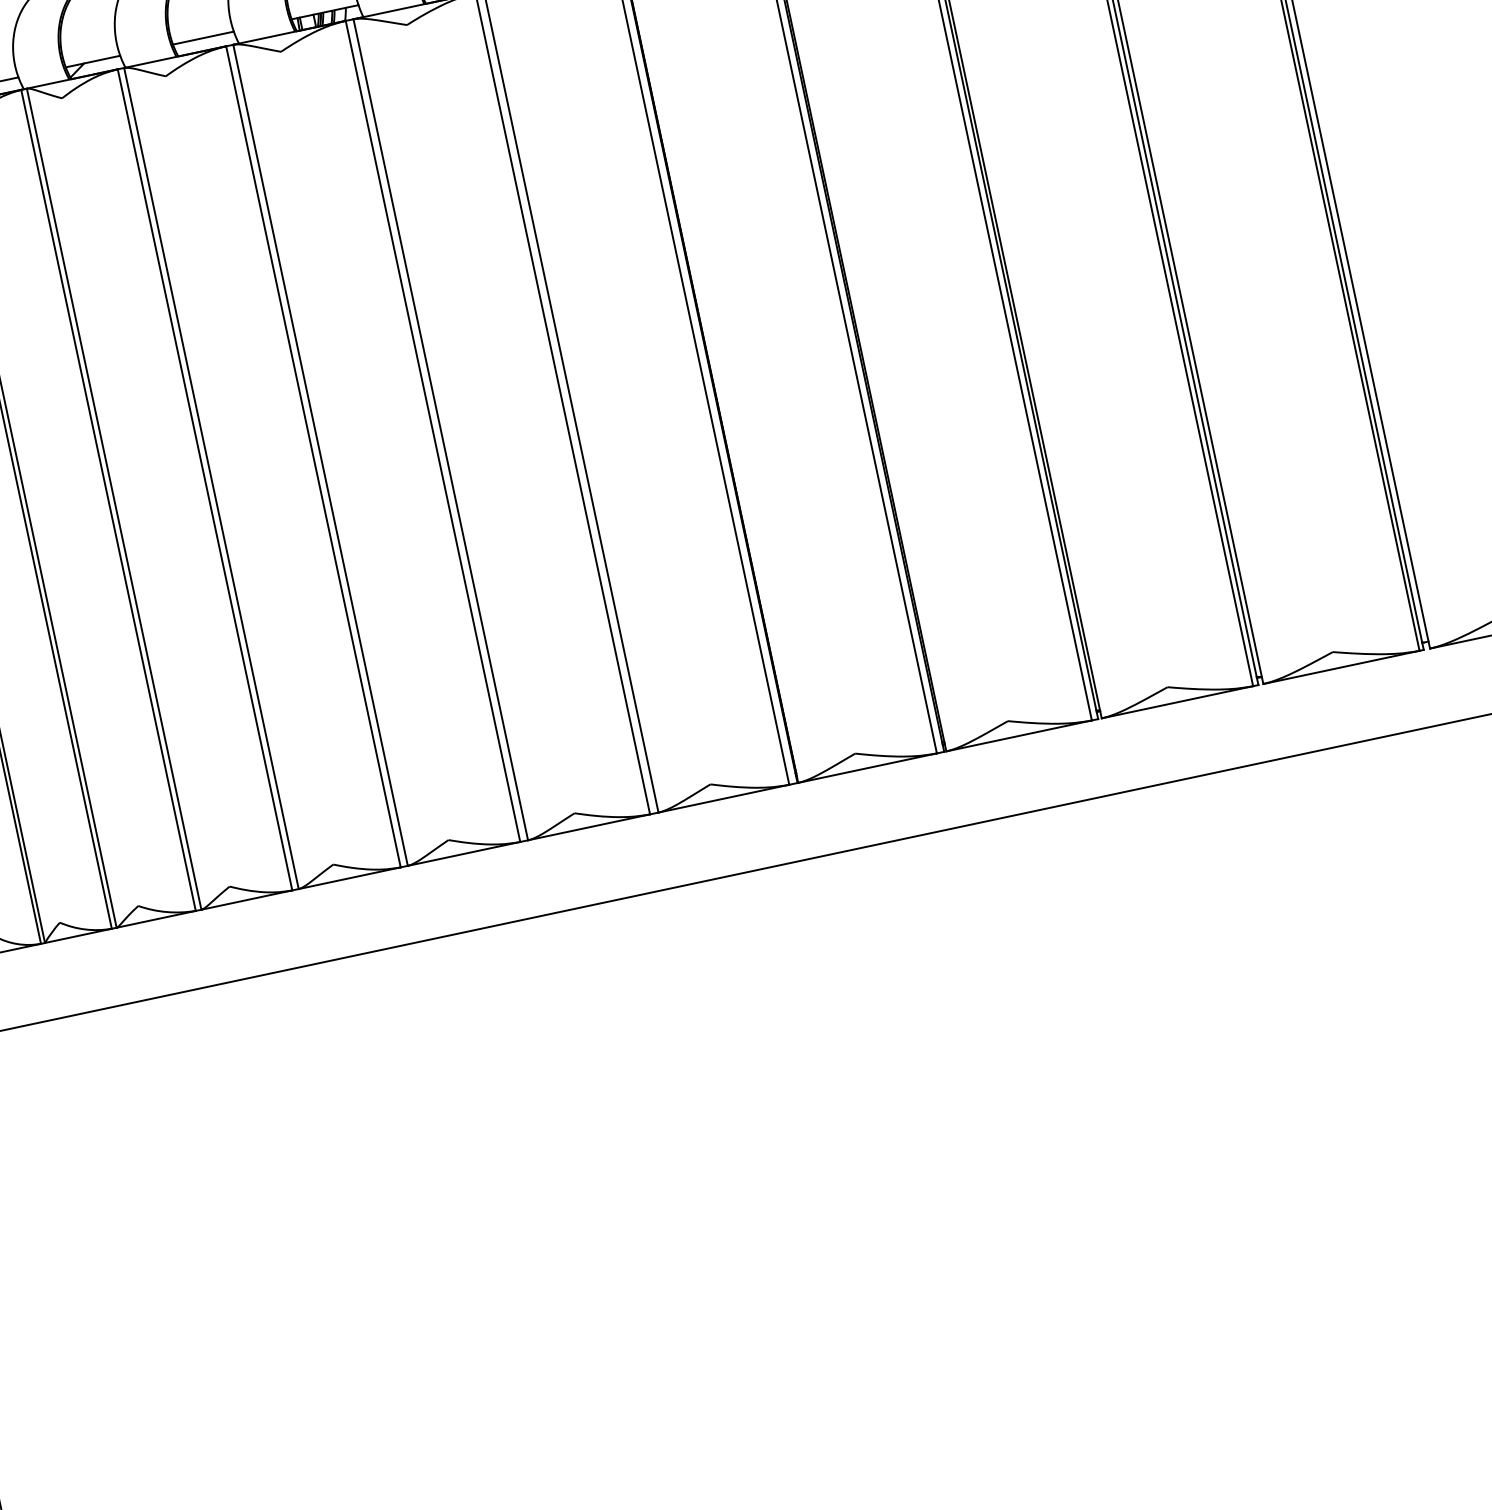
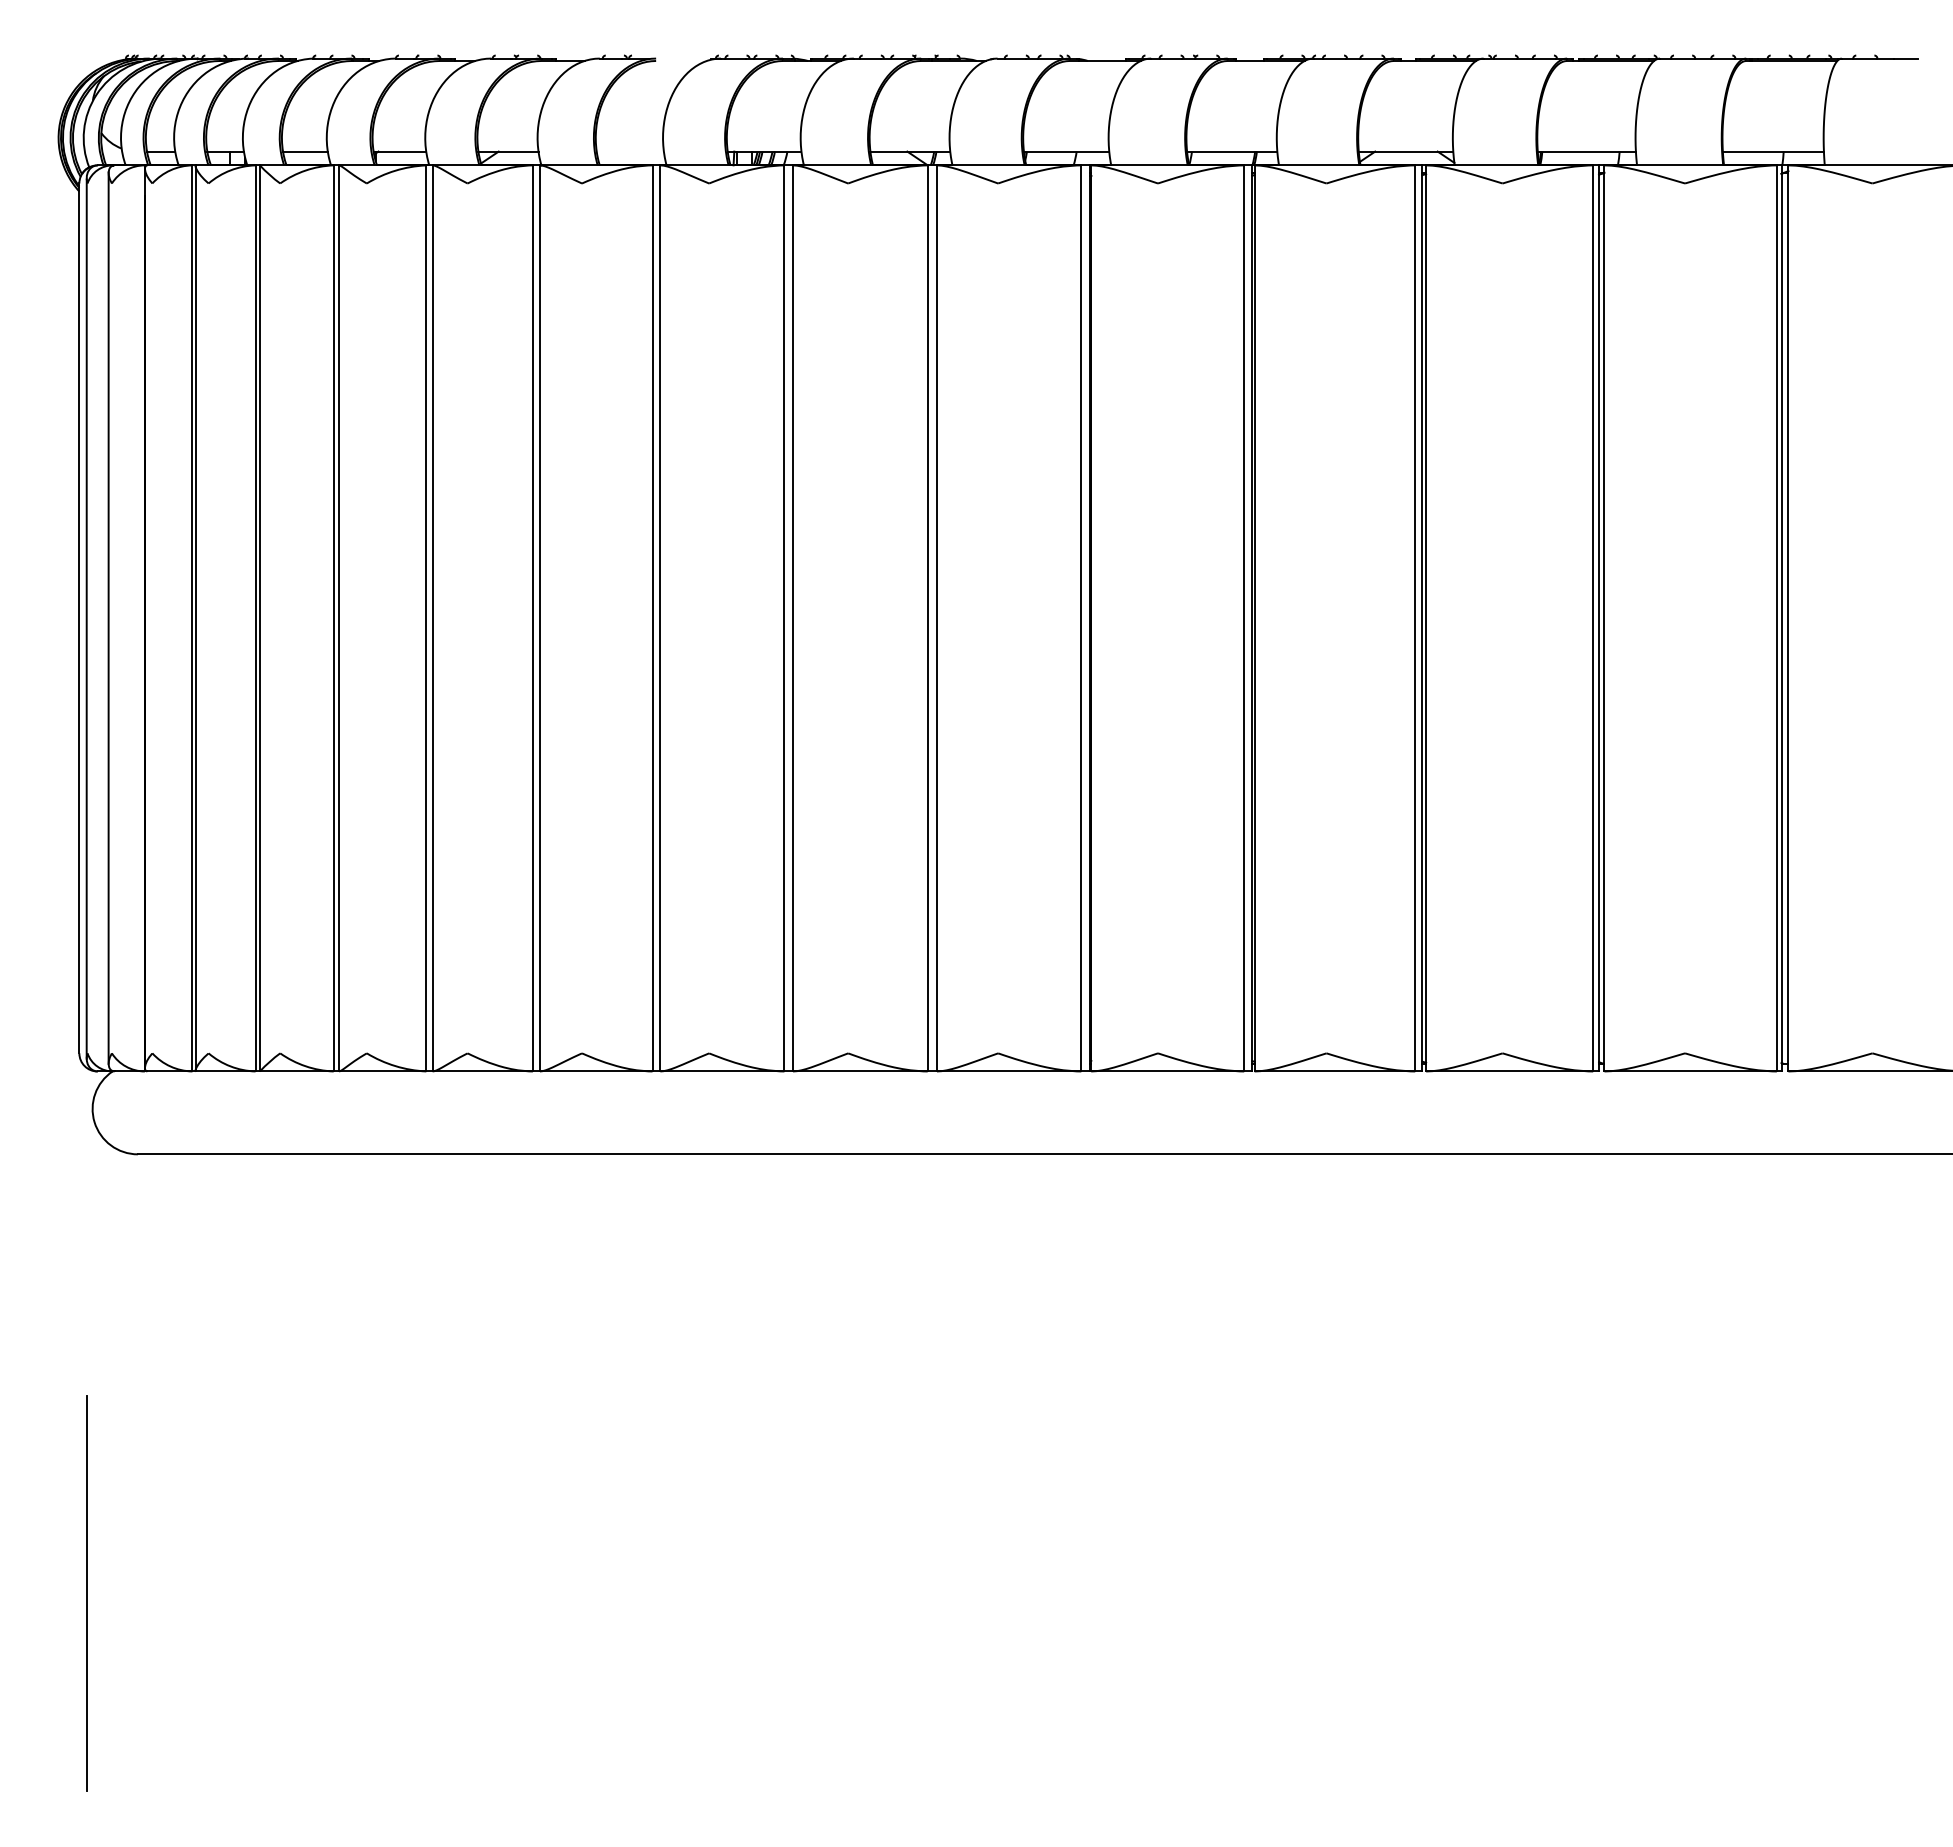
line: (202, 38) -> (629, 151), removed

